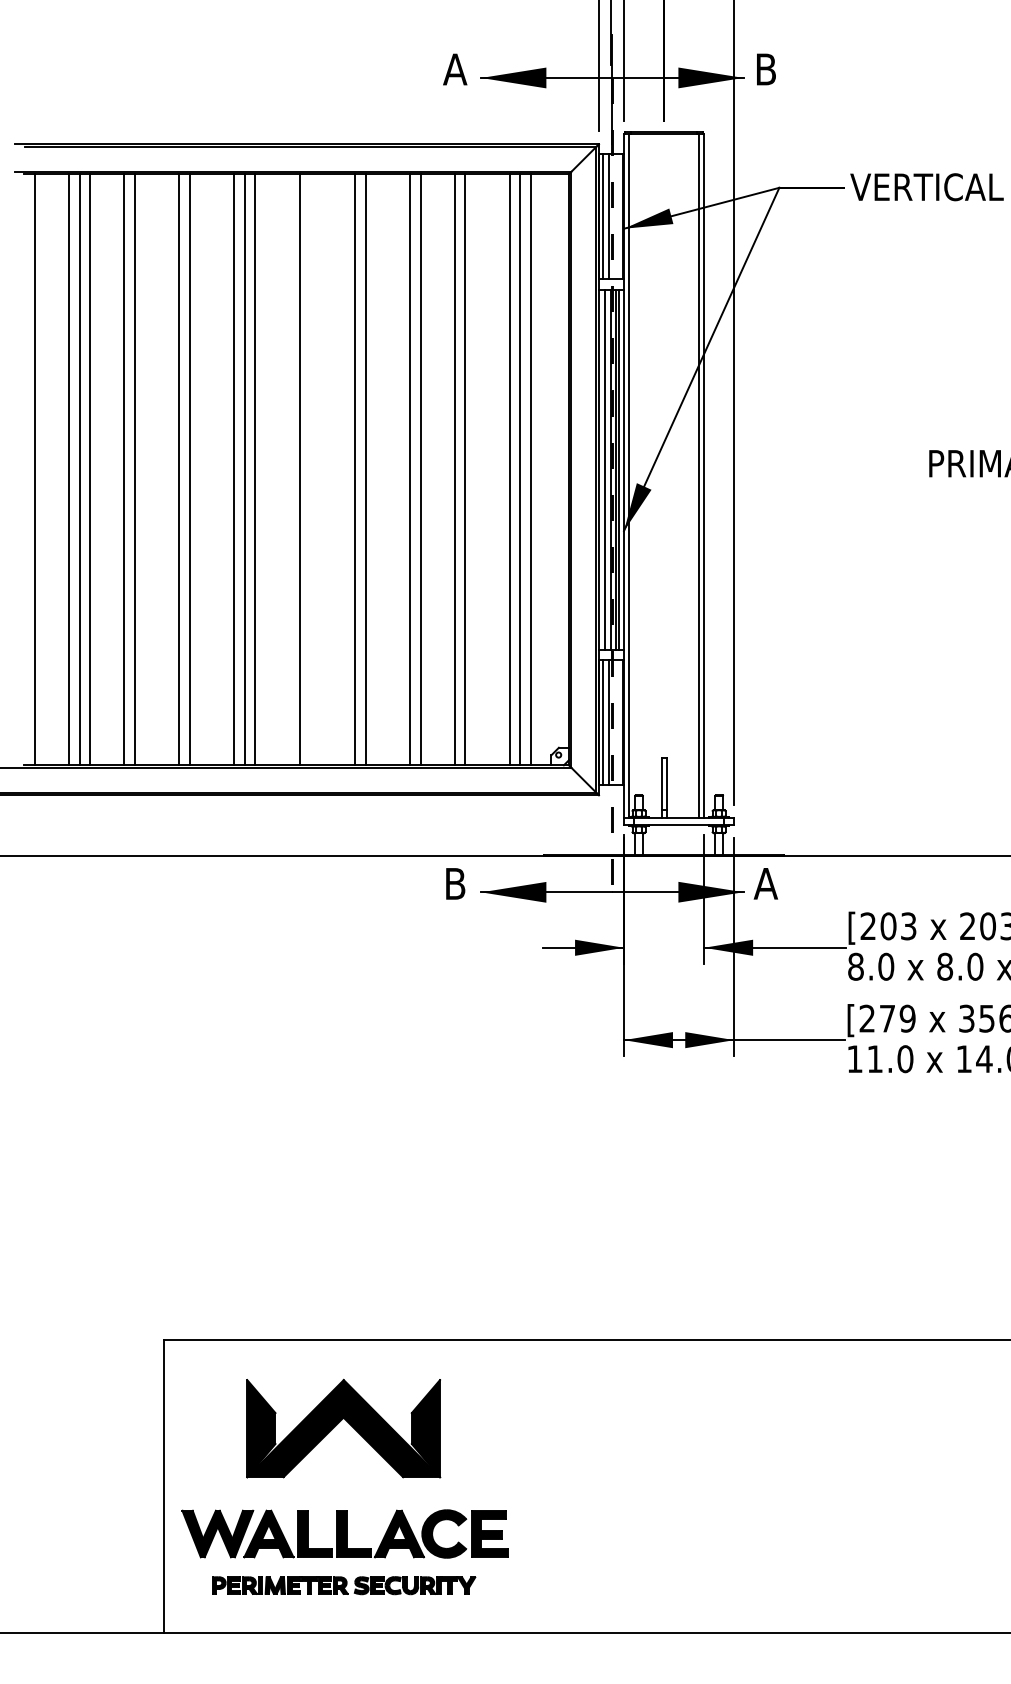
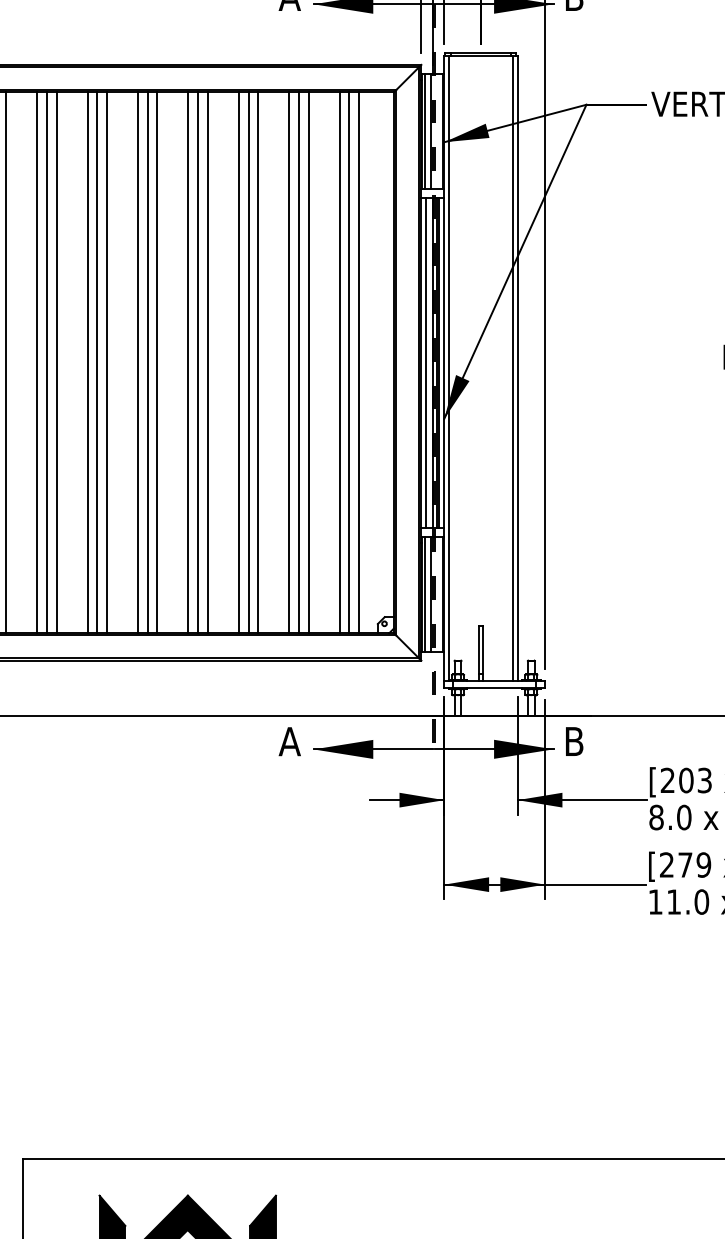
line: (145, 469) -> (6, 362), added
line: (200, 469) -> (56, 362), added
line: (289, 469) -> (138, 362), added
line: (310, 469) -> (157, 362), added
line: (344, 469) -> (188, 362), added
line: (399, 469) -> (238, 362), added
line: (475, 469) -> (308, 362), added
text: (455, 883) -> (290, 741), B -> A
text: (765, 883) -> (573, 741), A -> B

